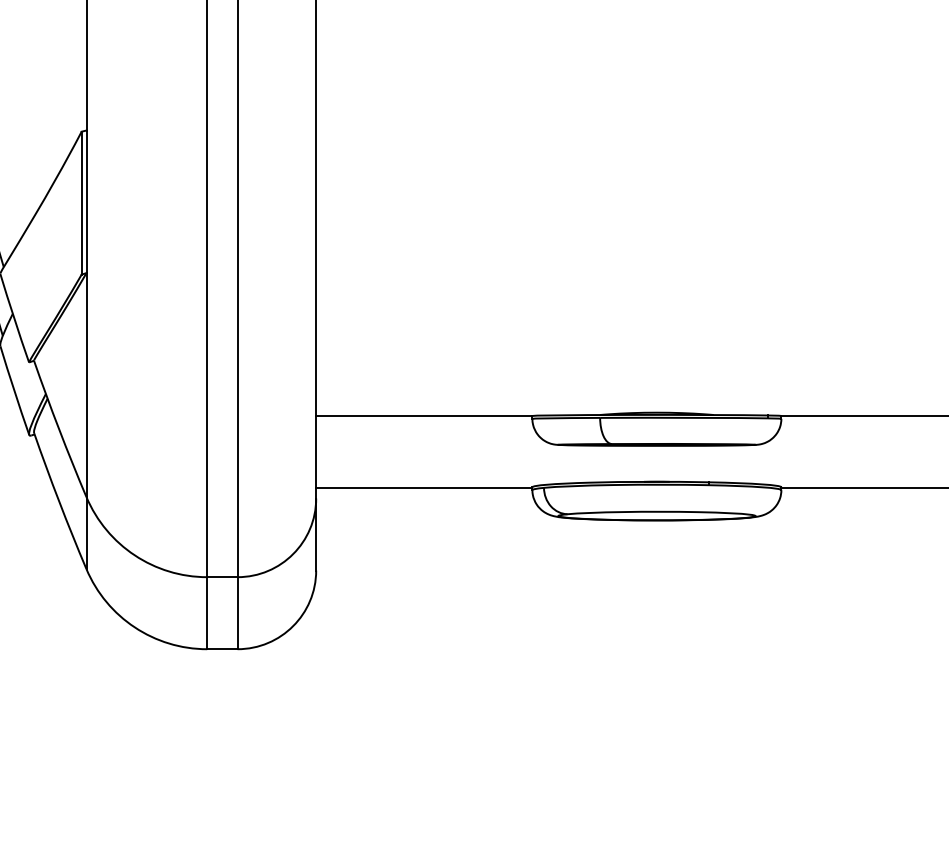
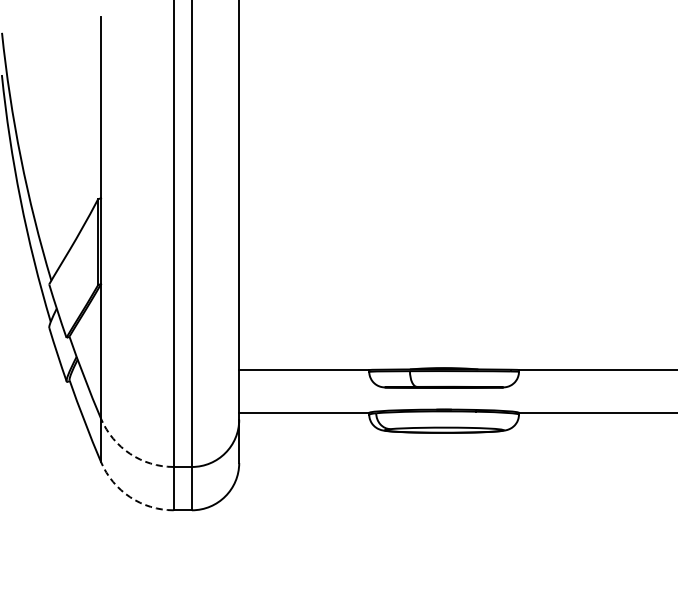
arc: (135, 554) -> (130, 453), solid -> dashed
arc: (135, 627) -> (130, 497), solid -> dashed

